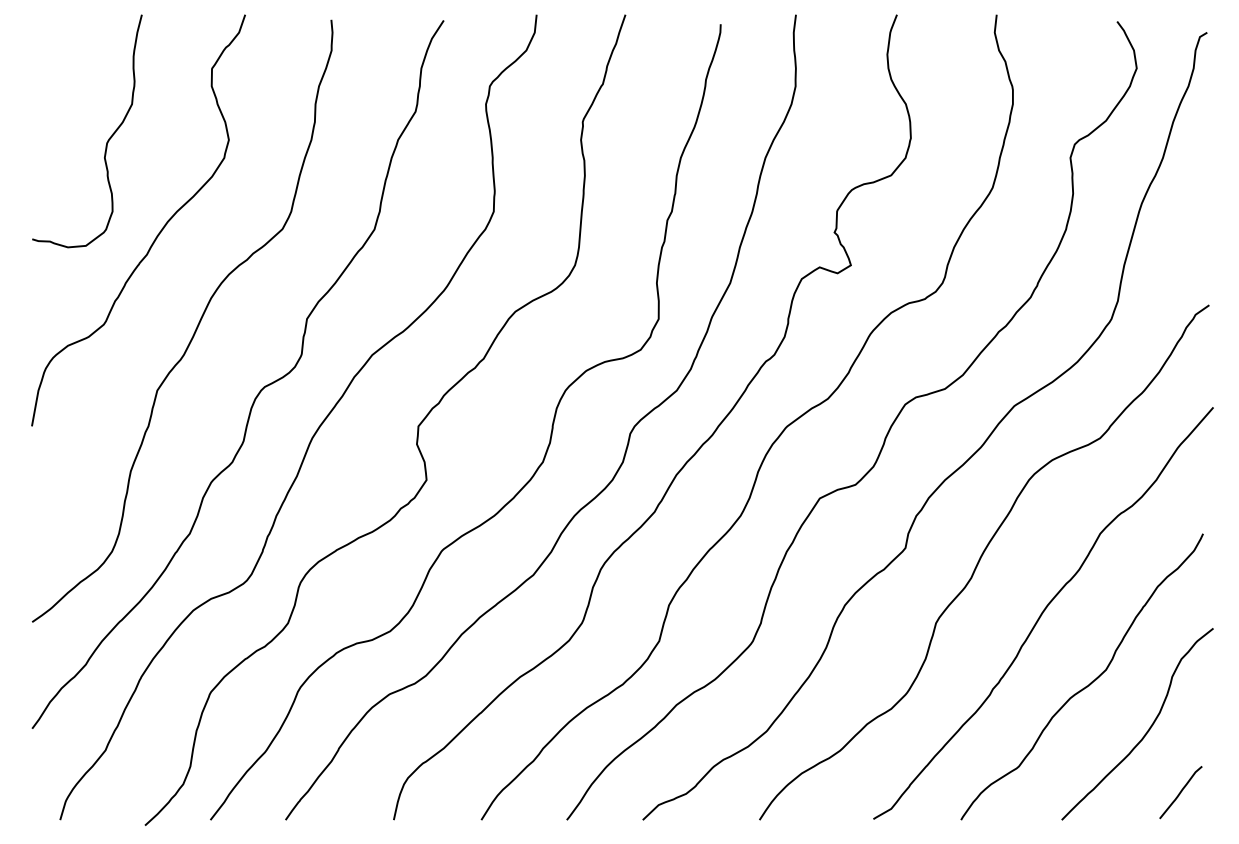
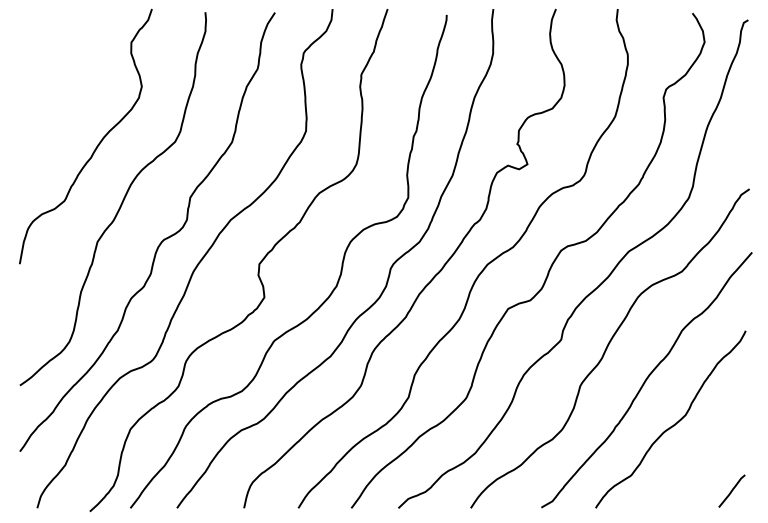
curve: (105, 142) -> (65, 88), removed
curve: (1147, 728) -> (711, 451), removed

